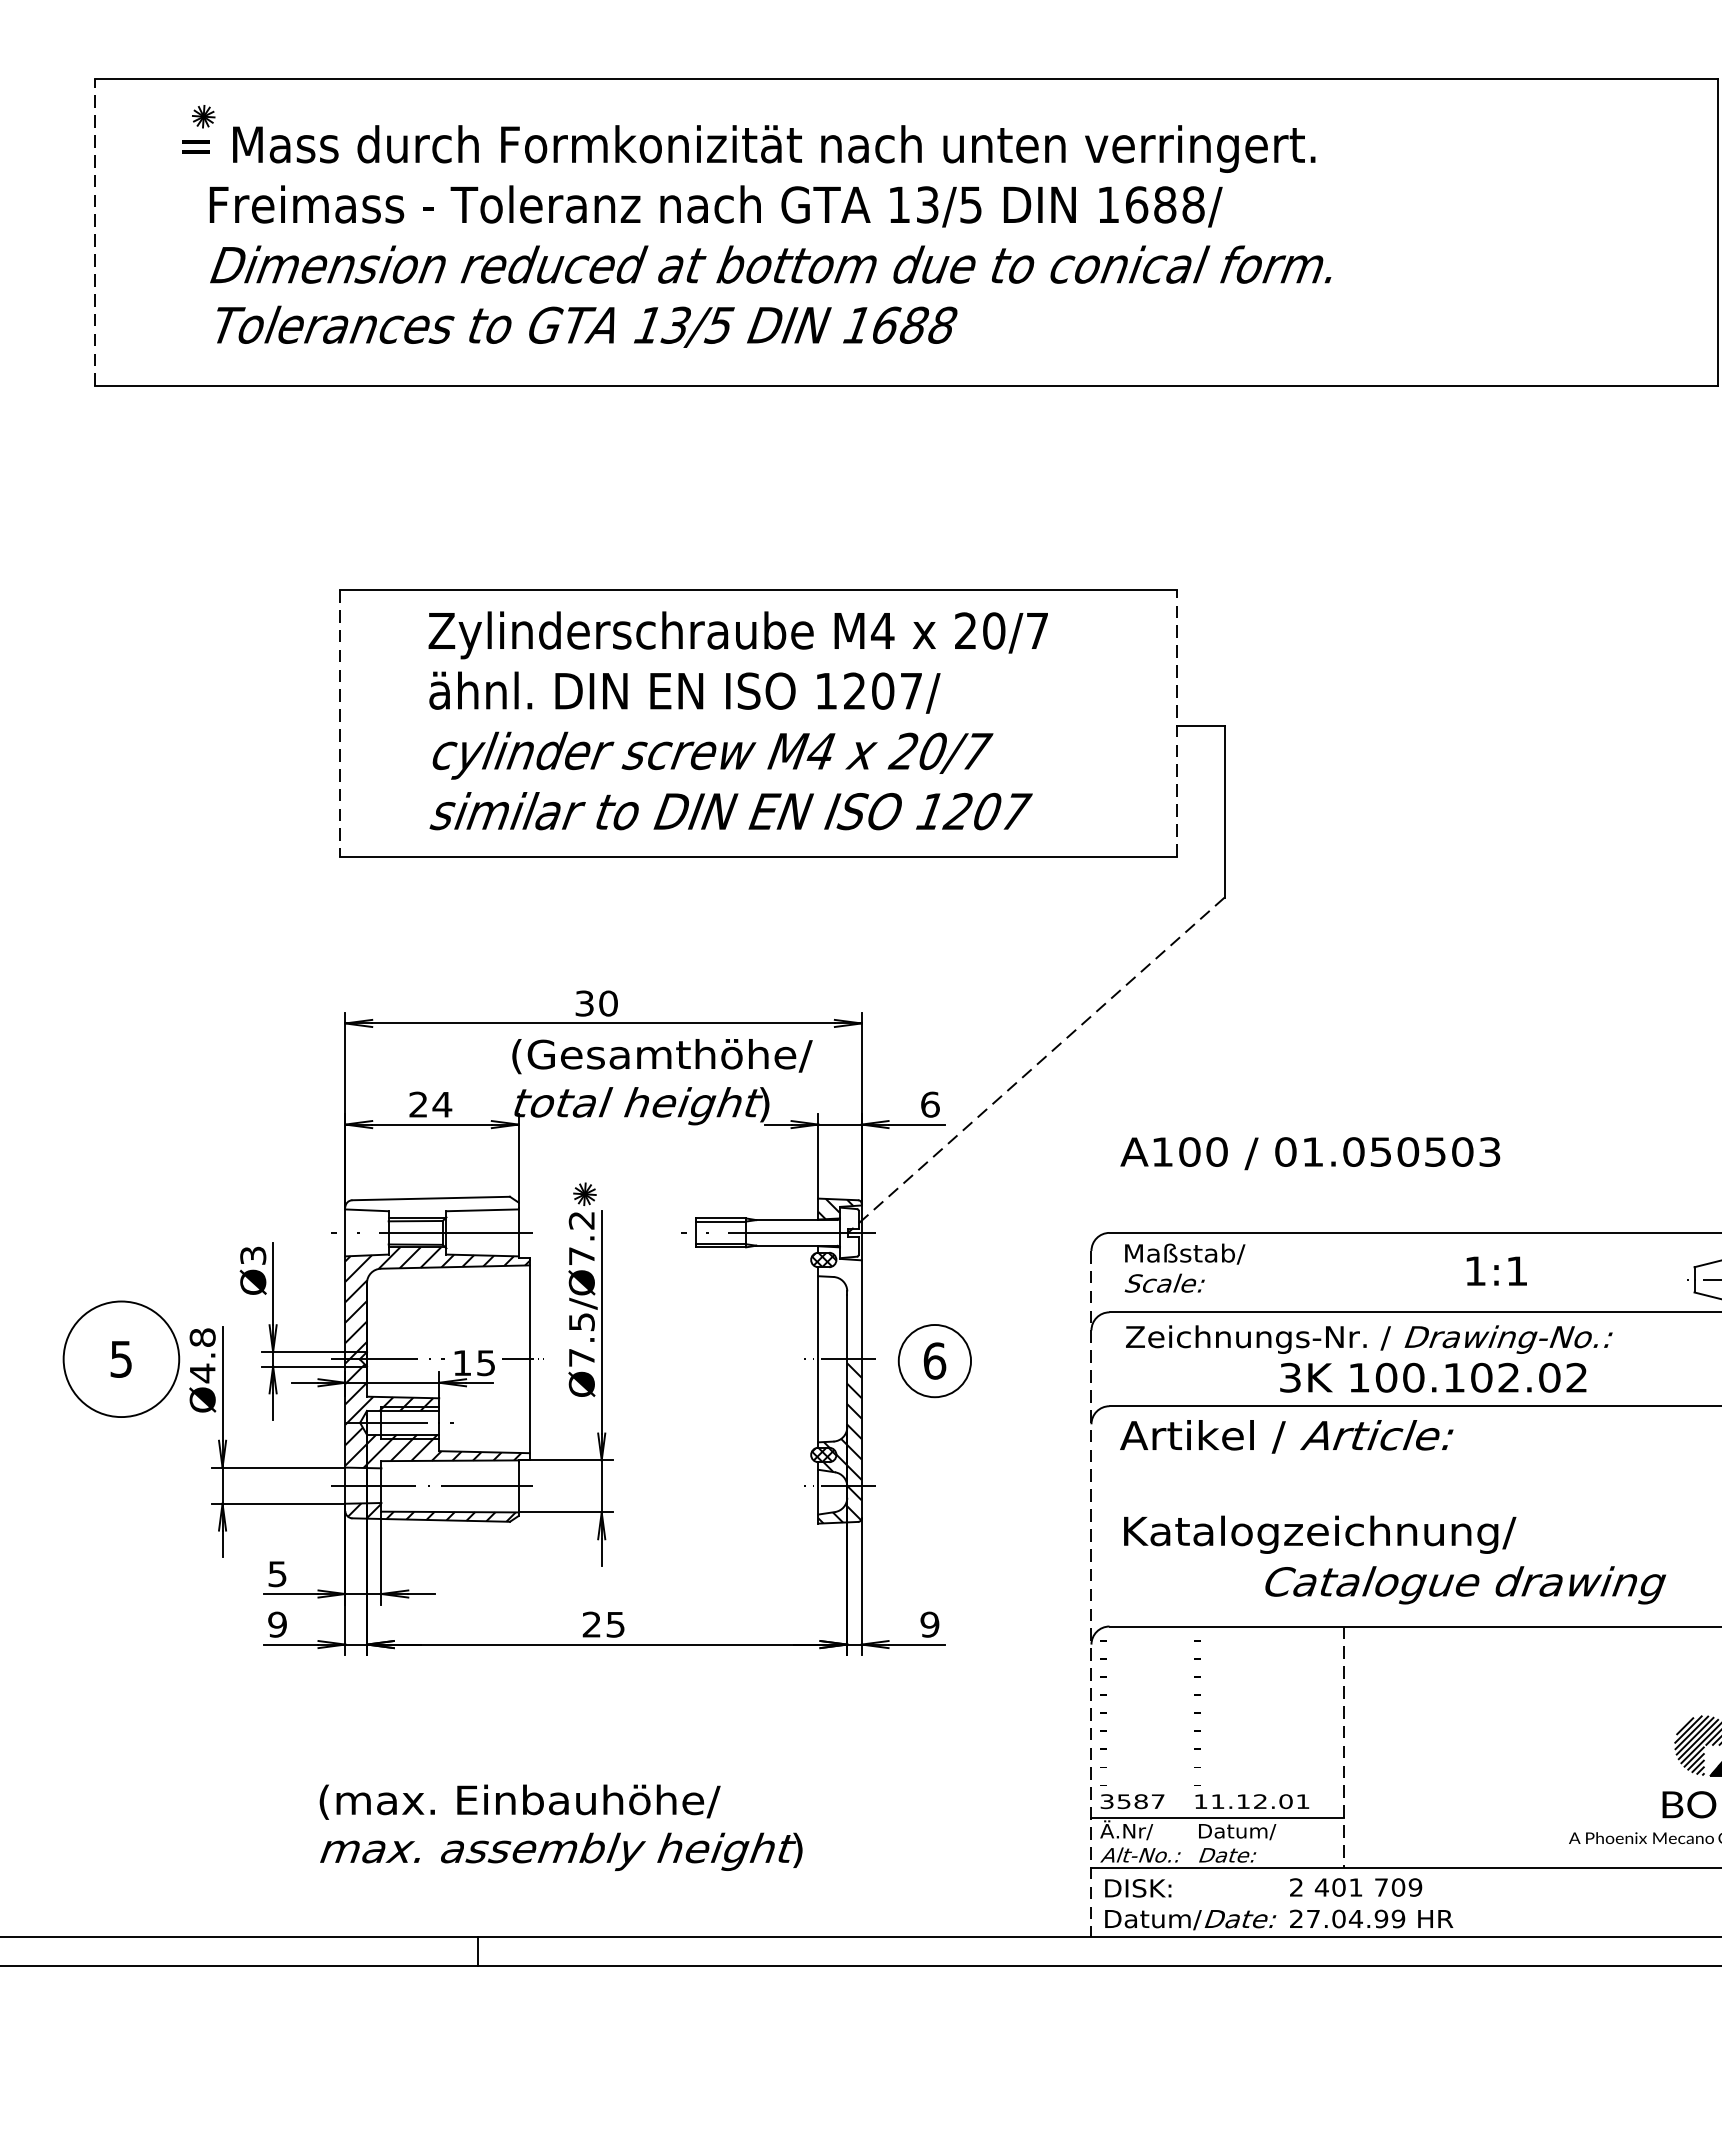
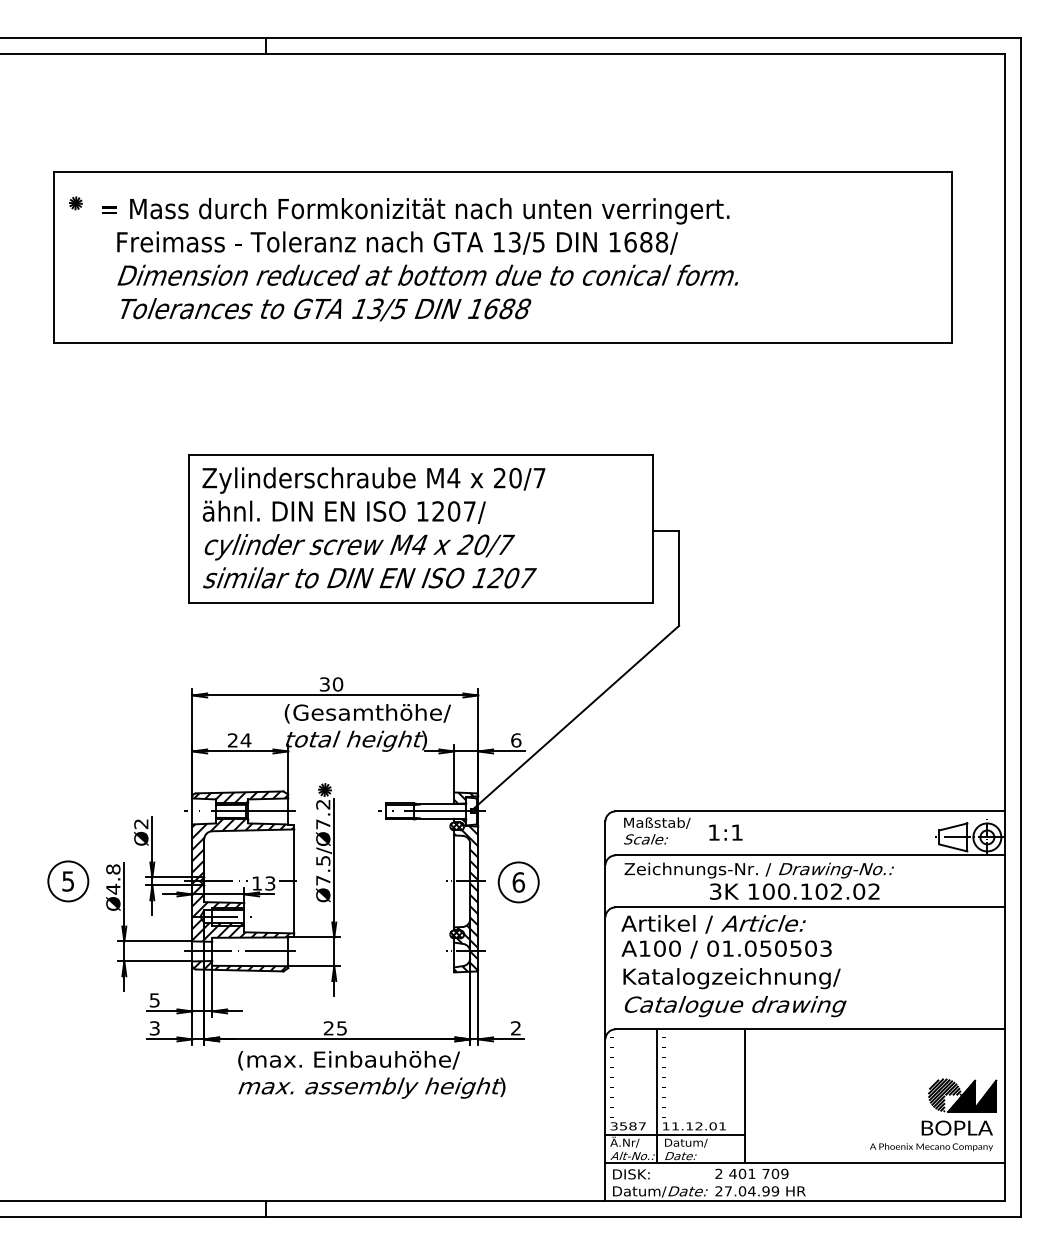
part: (202, 116) -> (75, 203), moved
line: (94, 230) -> (53, 256), dashed -> solid
text: (737, 720) -> (373, 527), moved
line: (340, 723) -> (189, 529), dashed -> solid
line: (1176, 723) -> (652, 529), dashed -> solid
line: (1035, 1065) -> (574, 718), dashed -> solid
text: (1310, 1153) -> (726, 949), moved
hatch: (434, 1209) -> (241, 798), added
text: (253, 1254) -> (141, 823), Ø3 -> Ø2
text: (1496, 1270) -> (725, 832), moved
hatch: (840, 1301) -> (466, 849), added
circle: (121, 1359) -> (68, 881), size x0.62
text: (486, 1361) -> (270, 882), 15 -> 13
text: (1465, 1585) -> (735, 1006), moved
line: (1091, 1594) -> (605, 1011), dashed -> solid
text: (277, 1624) -> (154, 1028), 9 -> 3
text: (928, 1624) -> (515, 1028), 9 -> 2
line: (1185, 1747) -> (657, 1096), added
line: (1344, 1747) -> (745, 1096), dashed -> solid
text: (560, 1827) -> (371, 1074), moved

